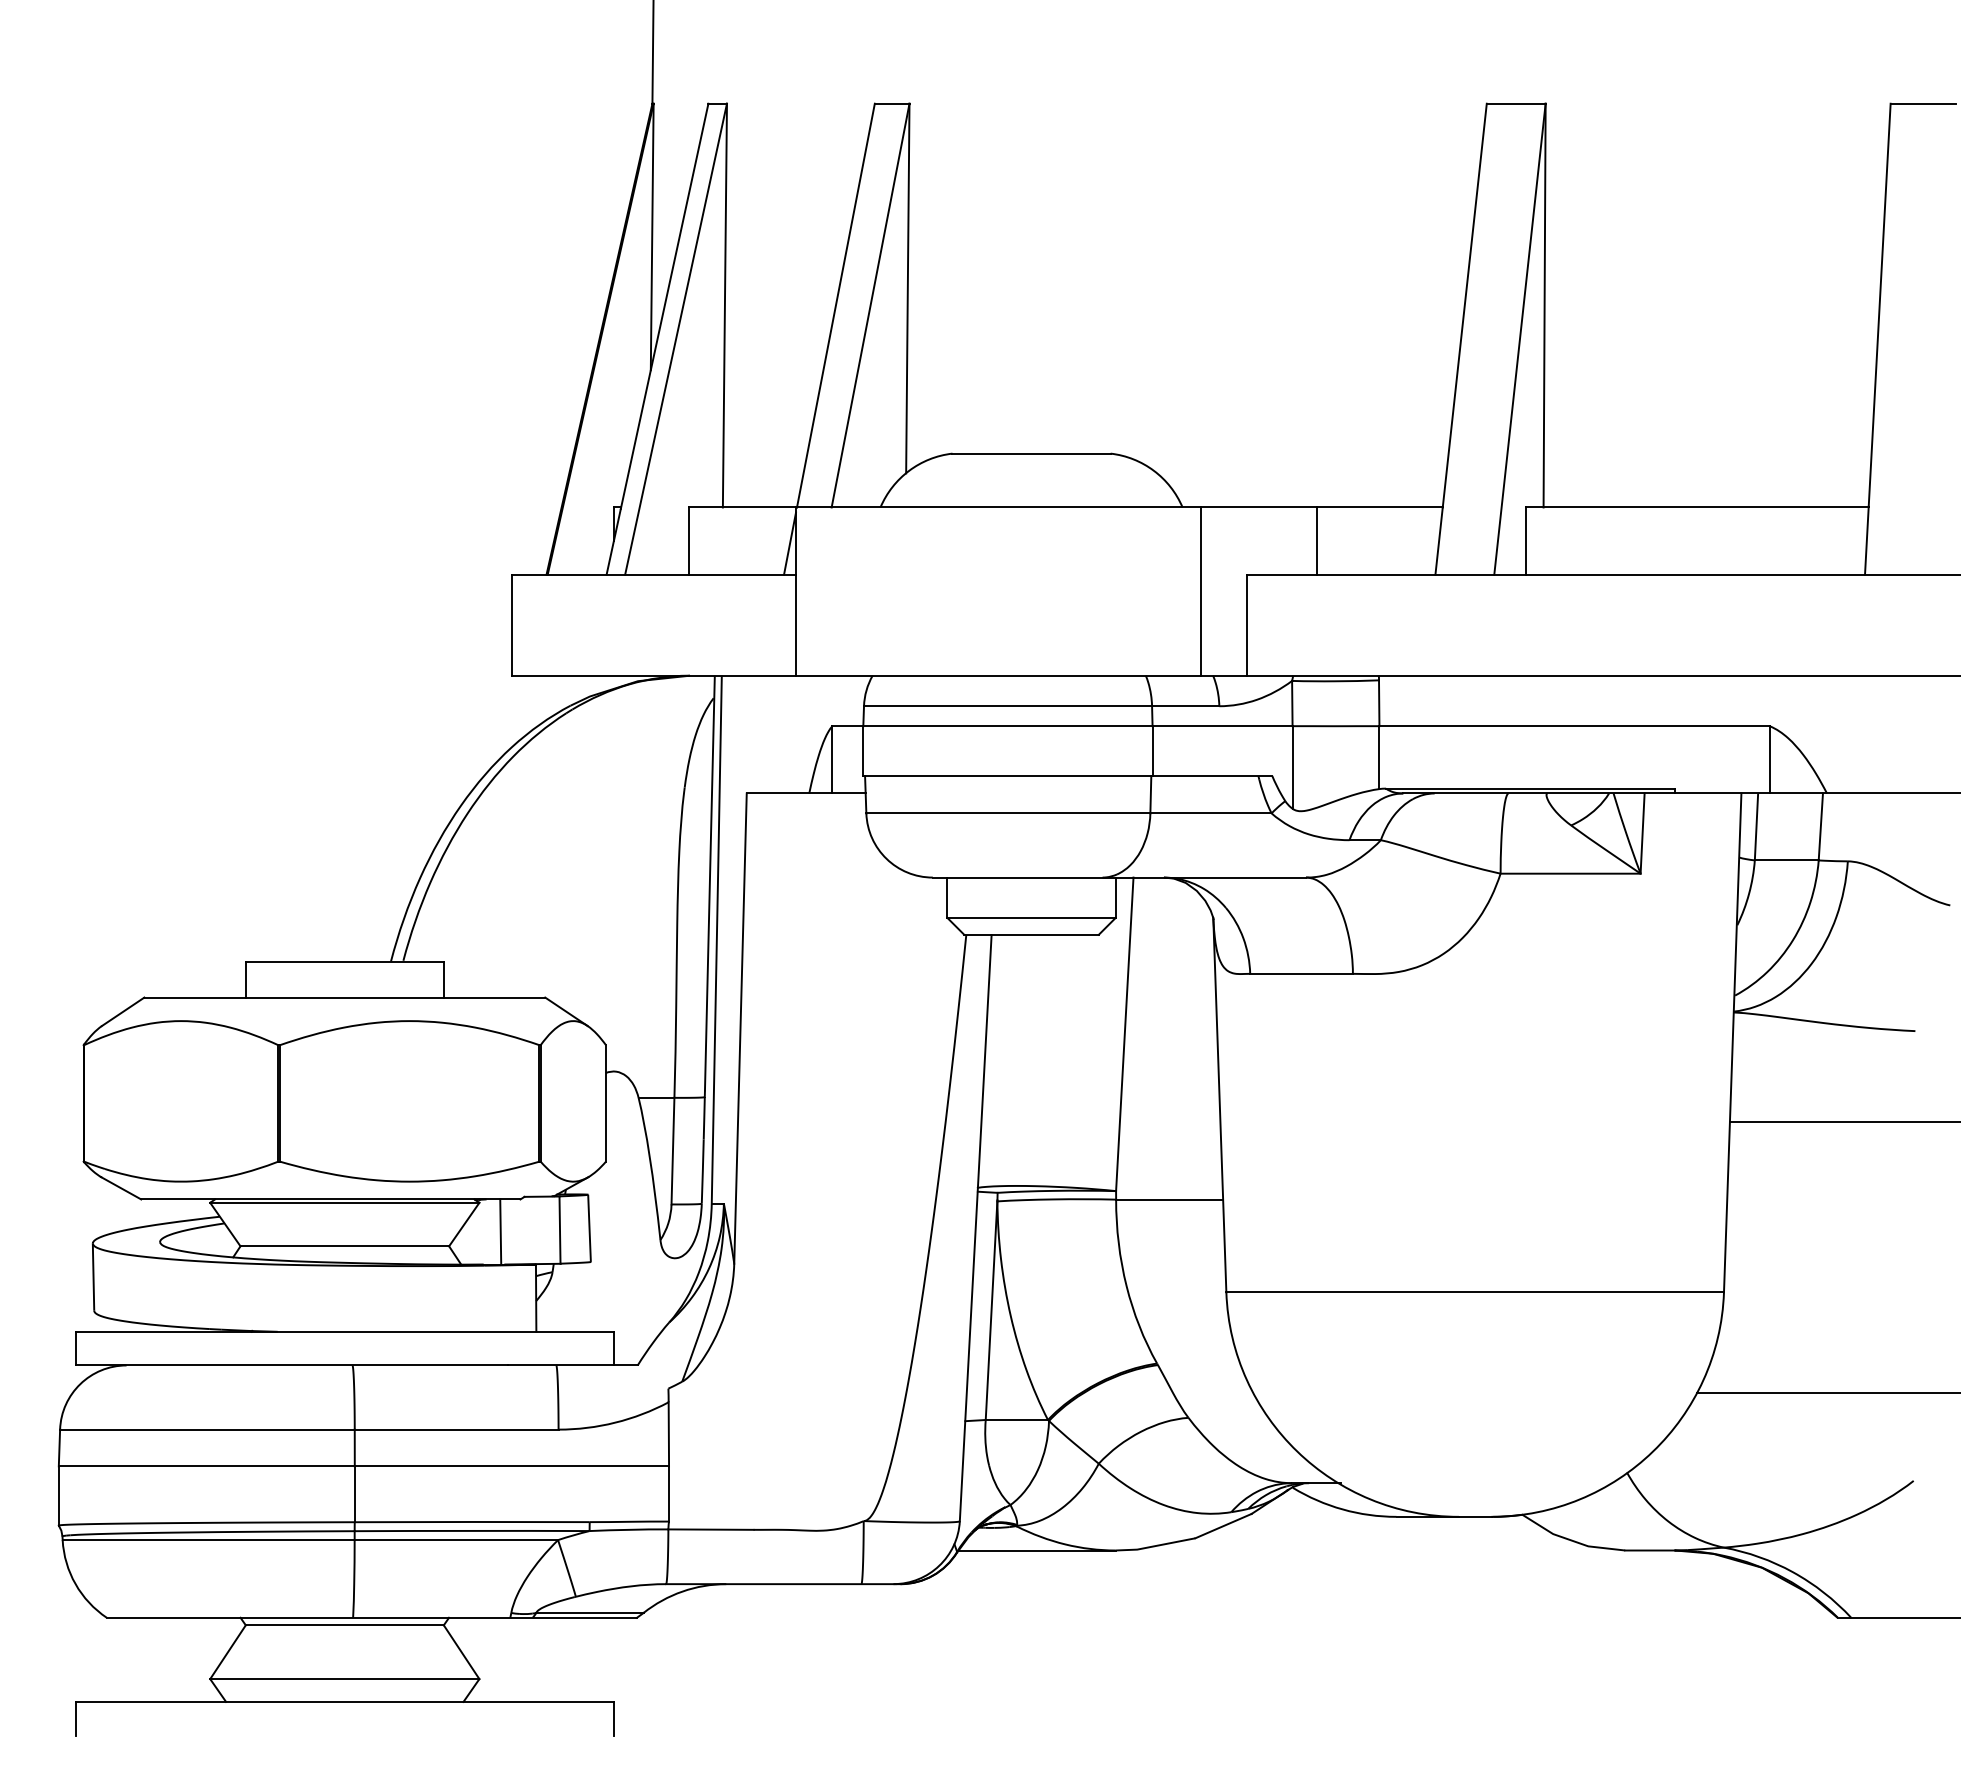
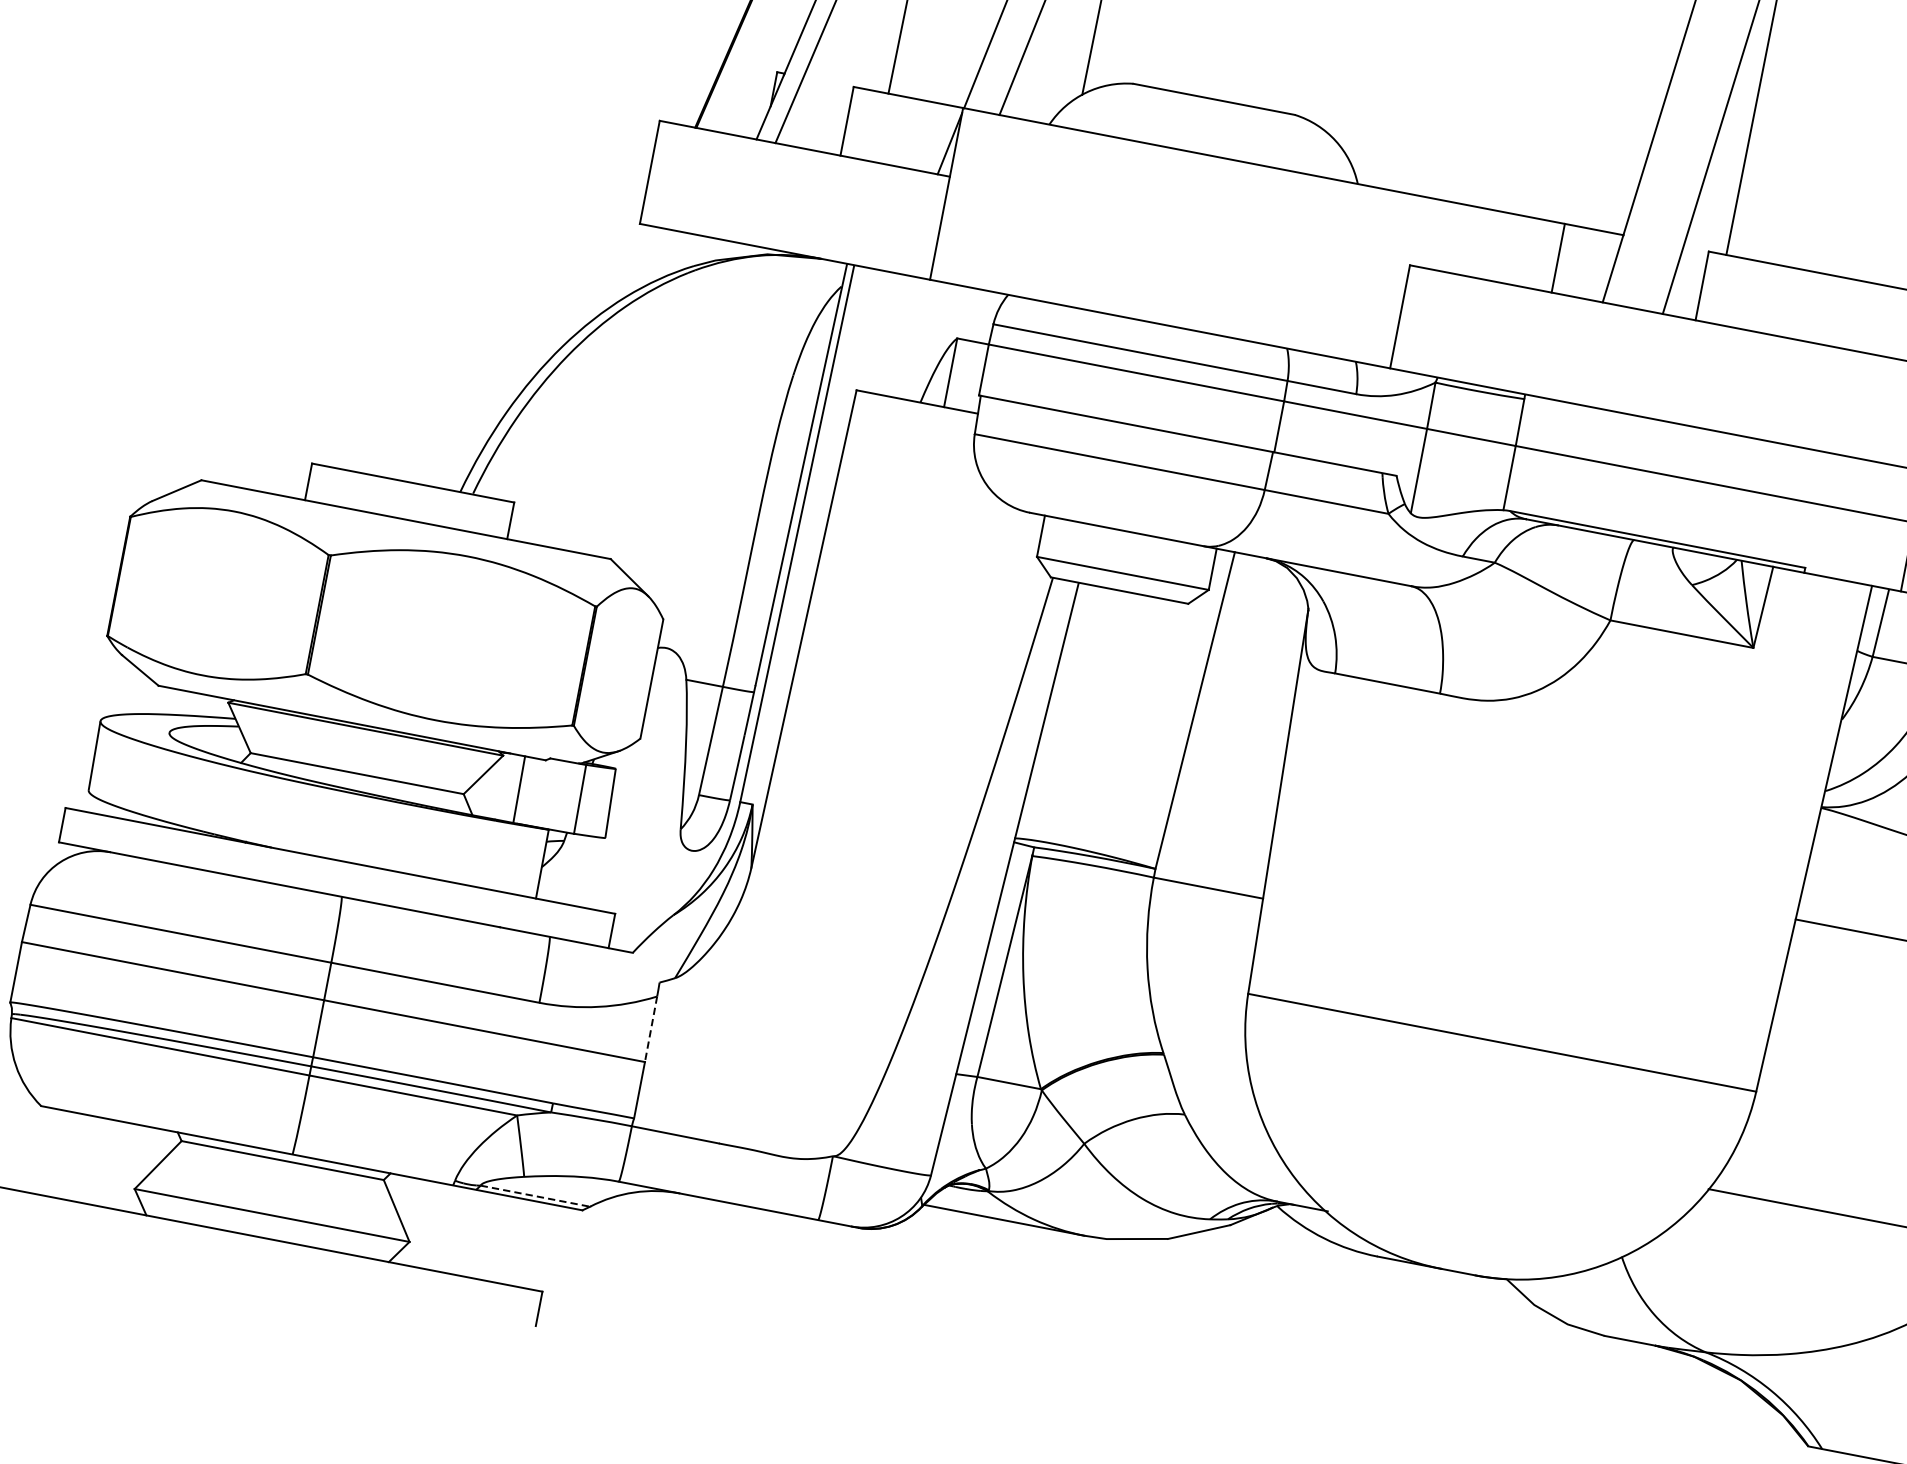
line: (1317, 540) -> (1558, 257), moved
line: (1200, 591) -> (1359, 273), removed
line: (668, 1434) -> (650, 1029), solid -> dashed
line: (589, 1612) -> (535, 1195), solid -> dashed

